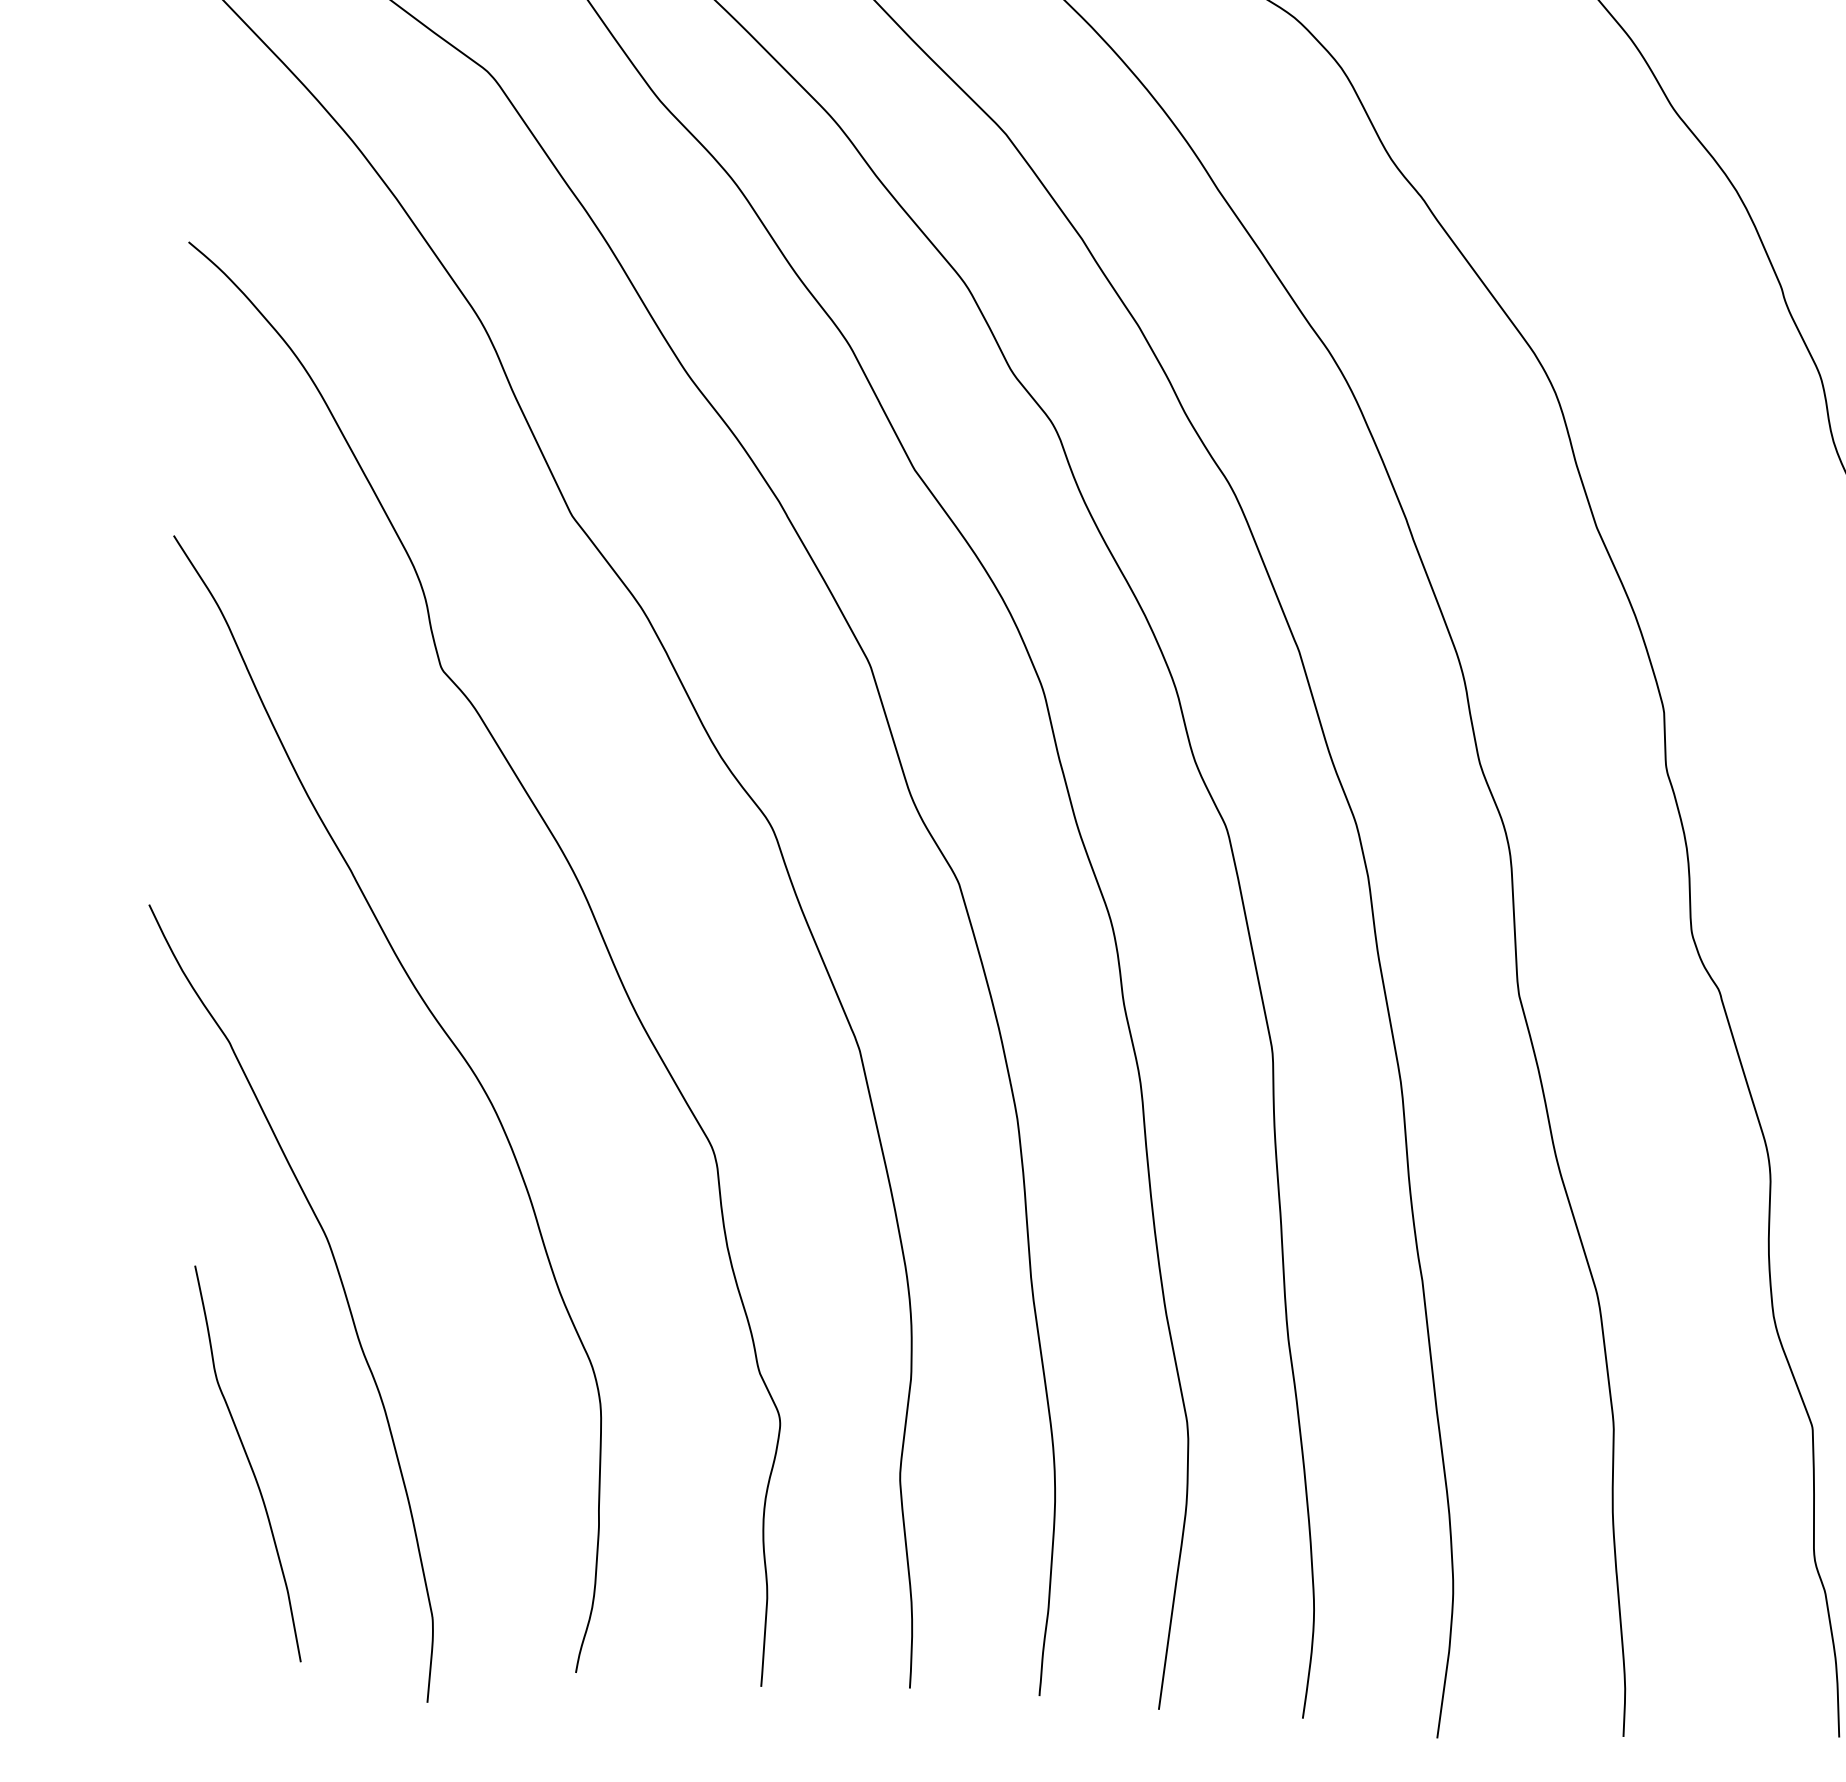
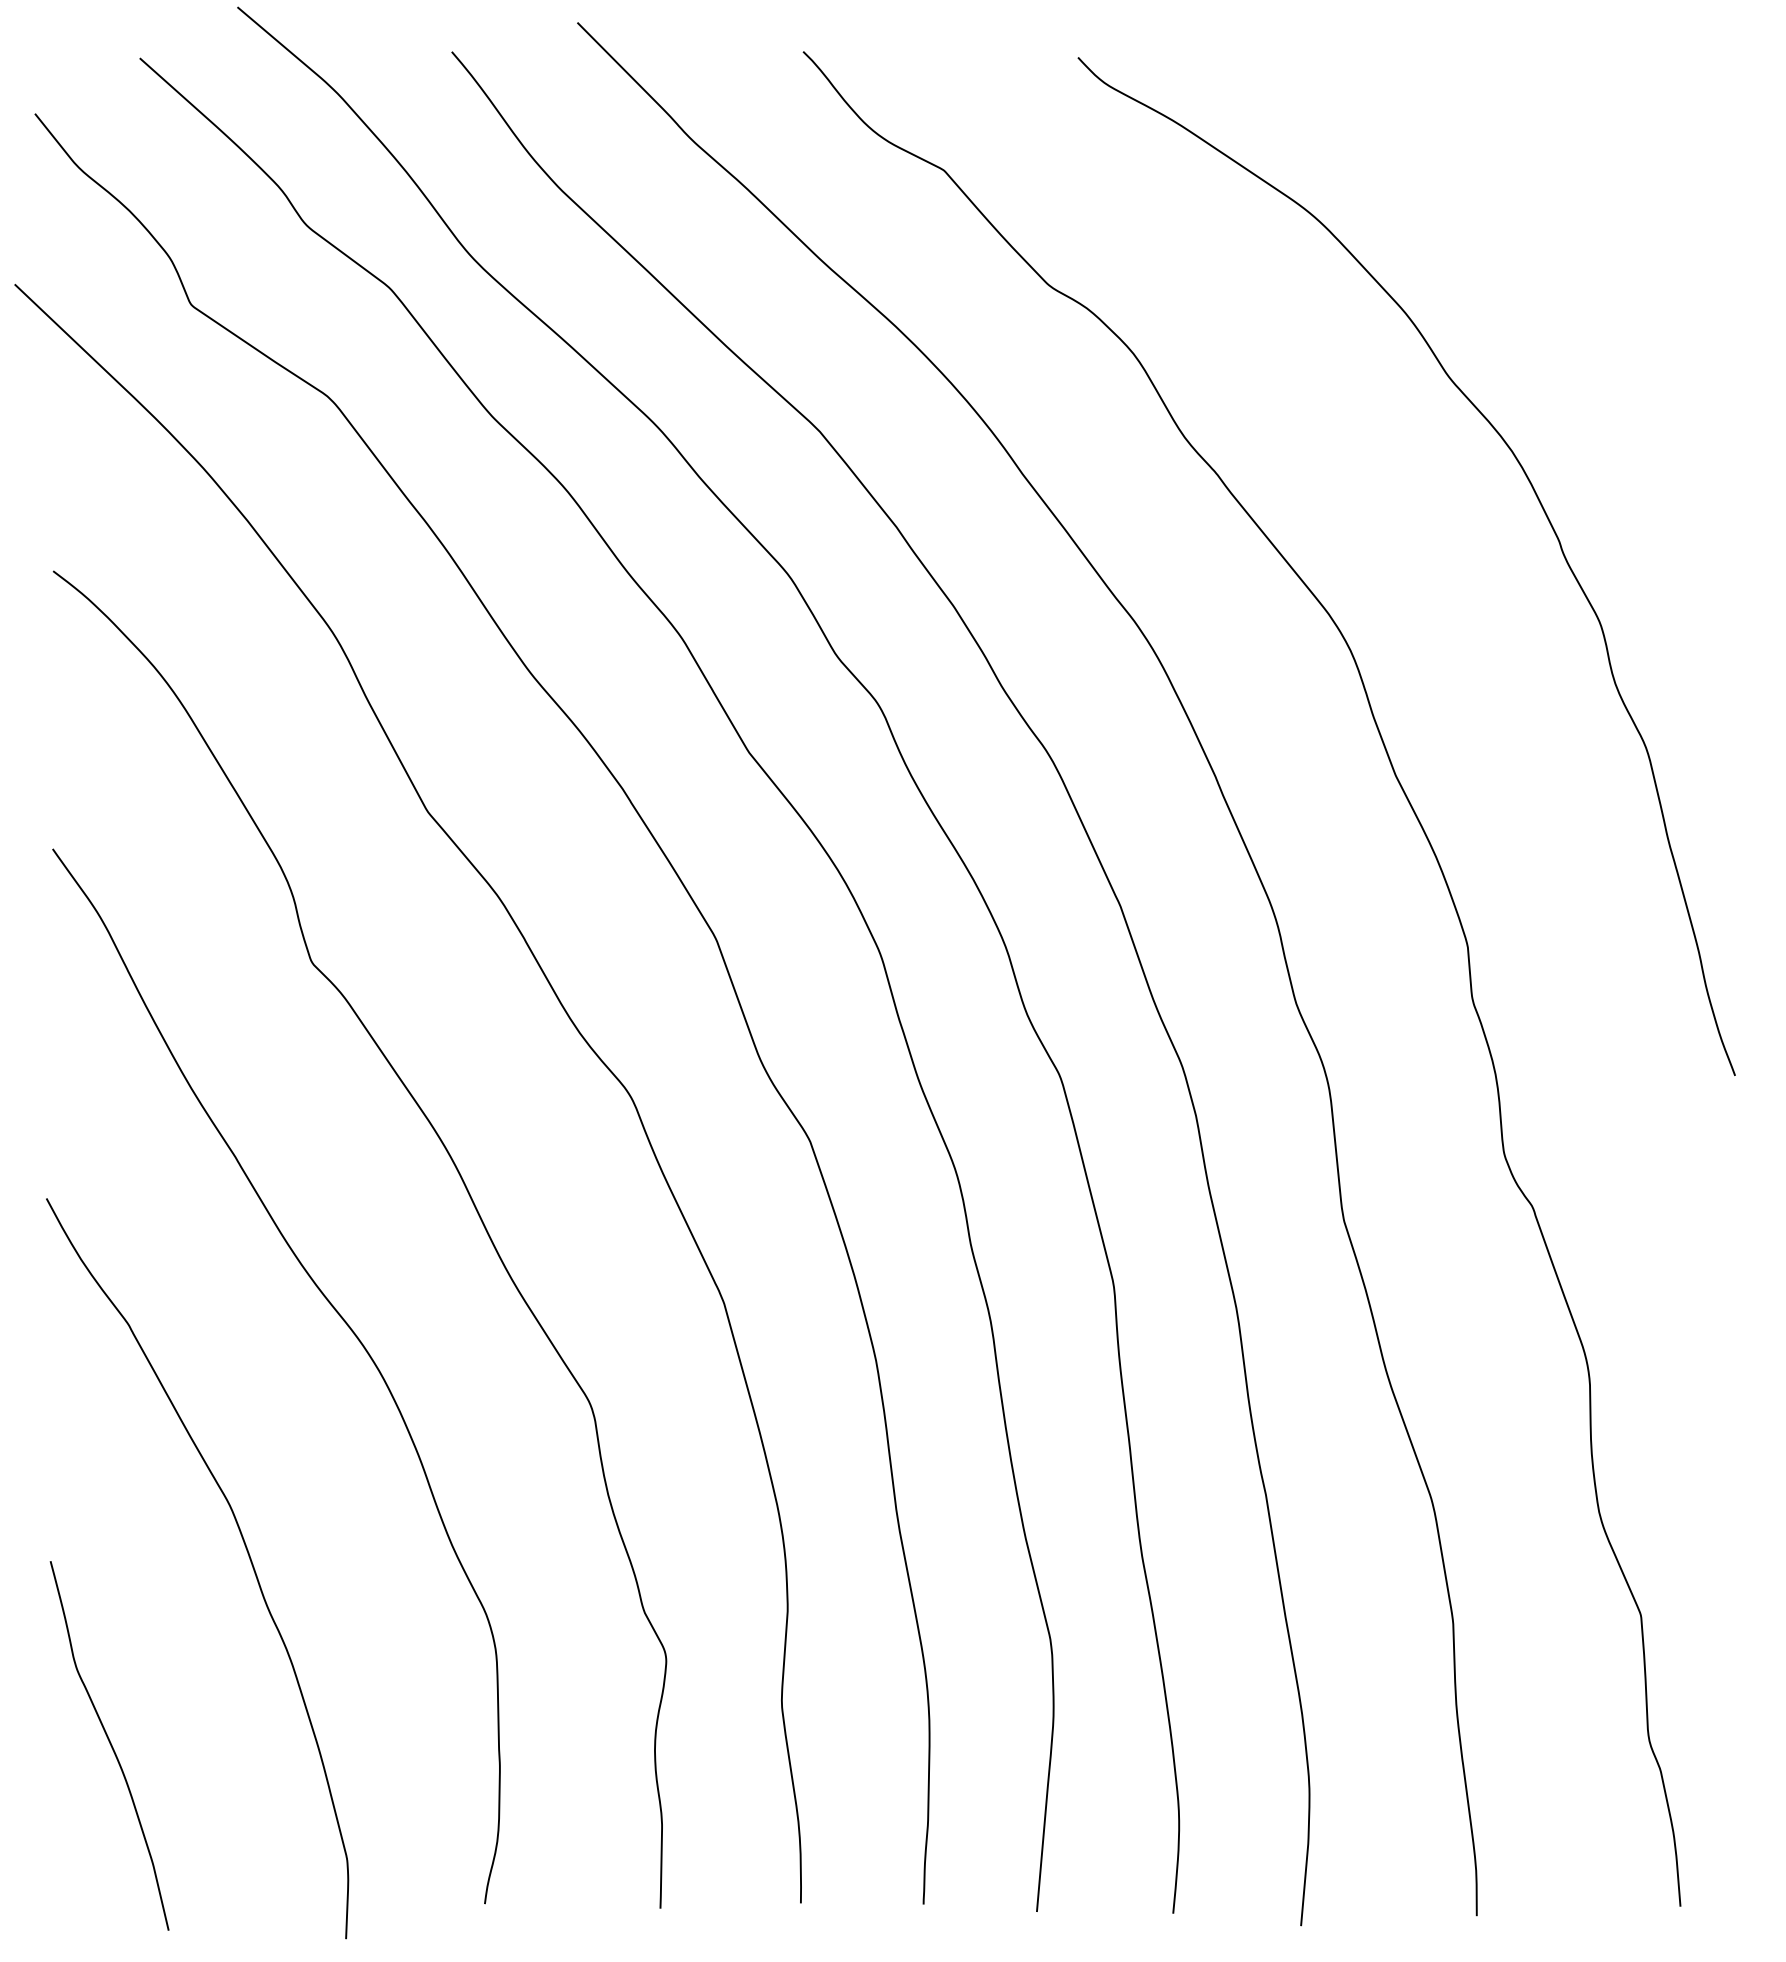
curve: (248, 1463) -> (110, 1745), moved

